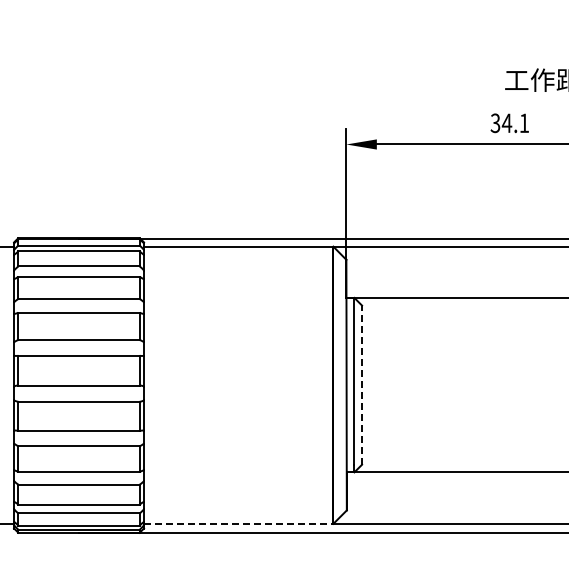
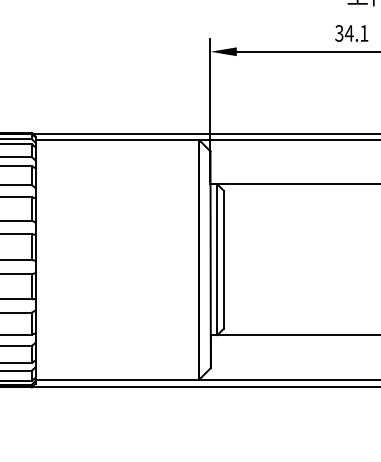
line: (362, 385) -> (224, 260), dashed -> solid
line: (238, 523) -> (117, 379), dashed -> solid

